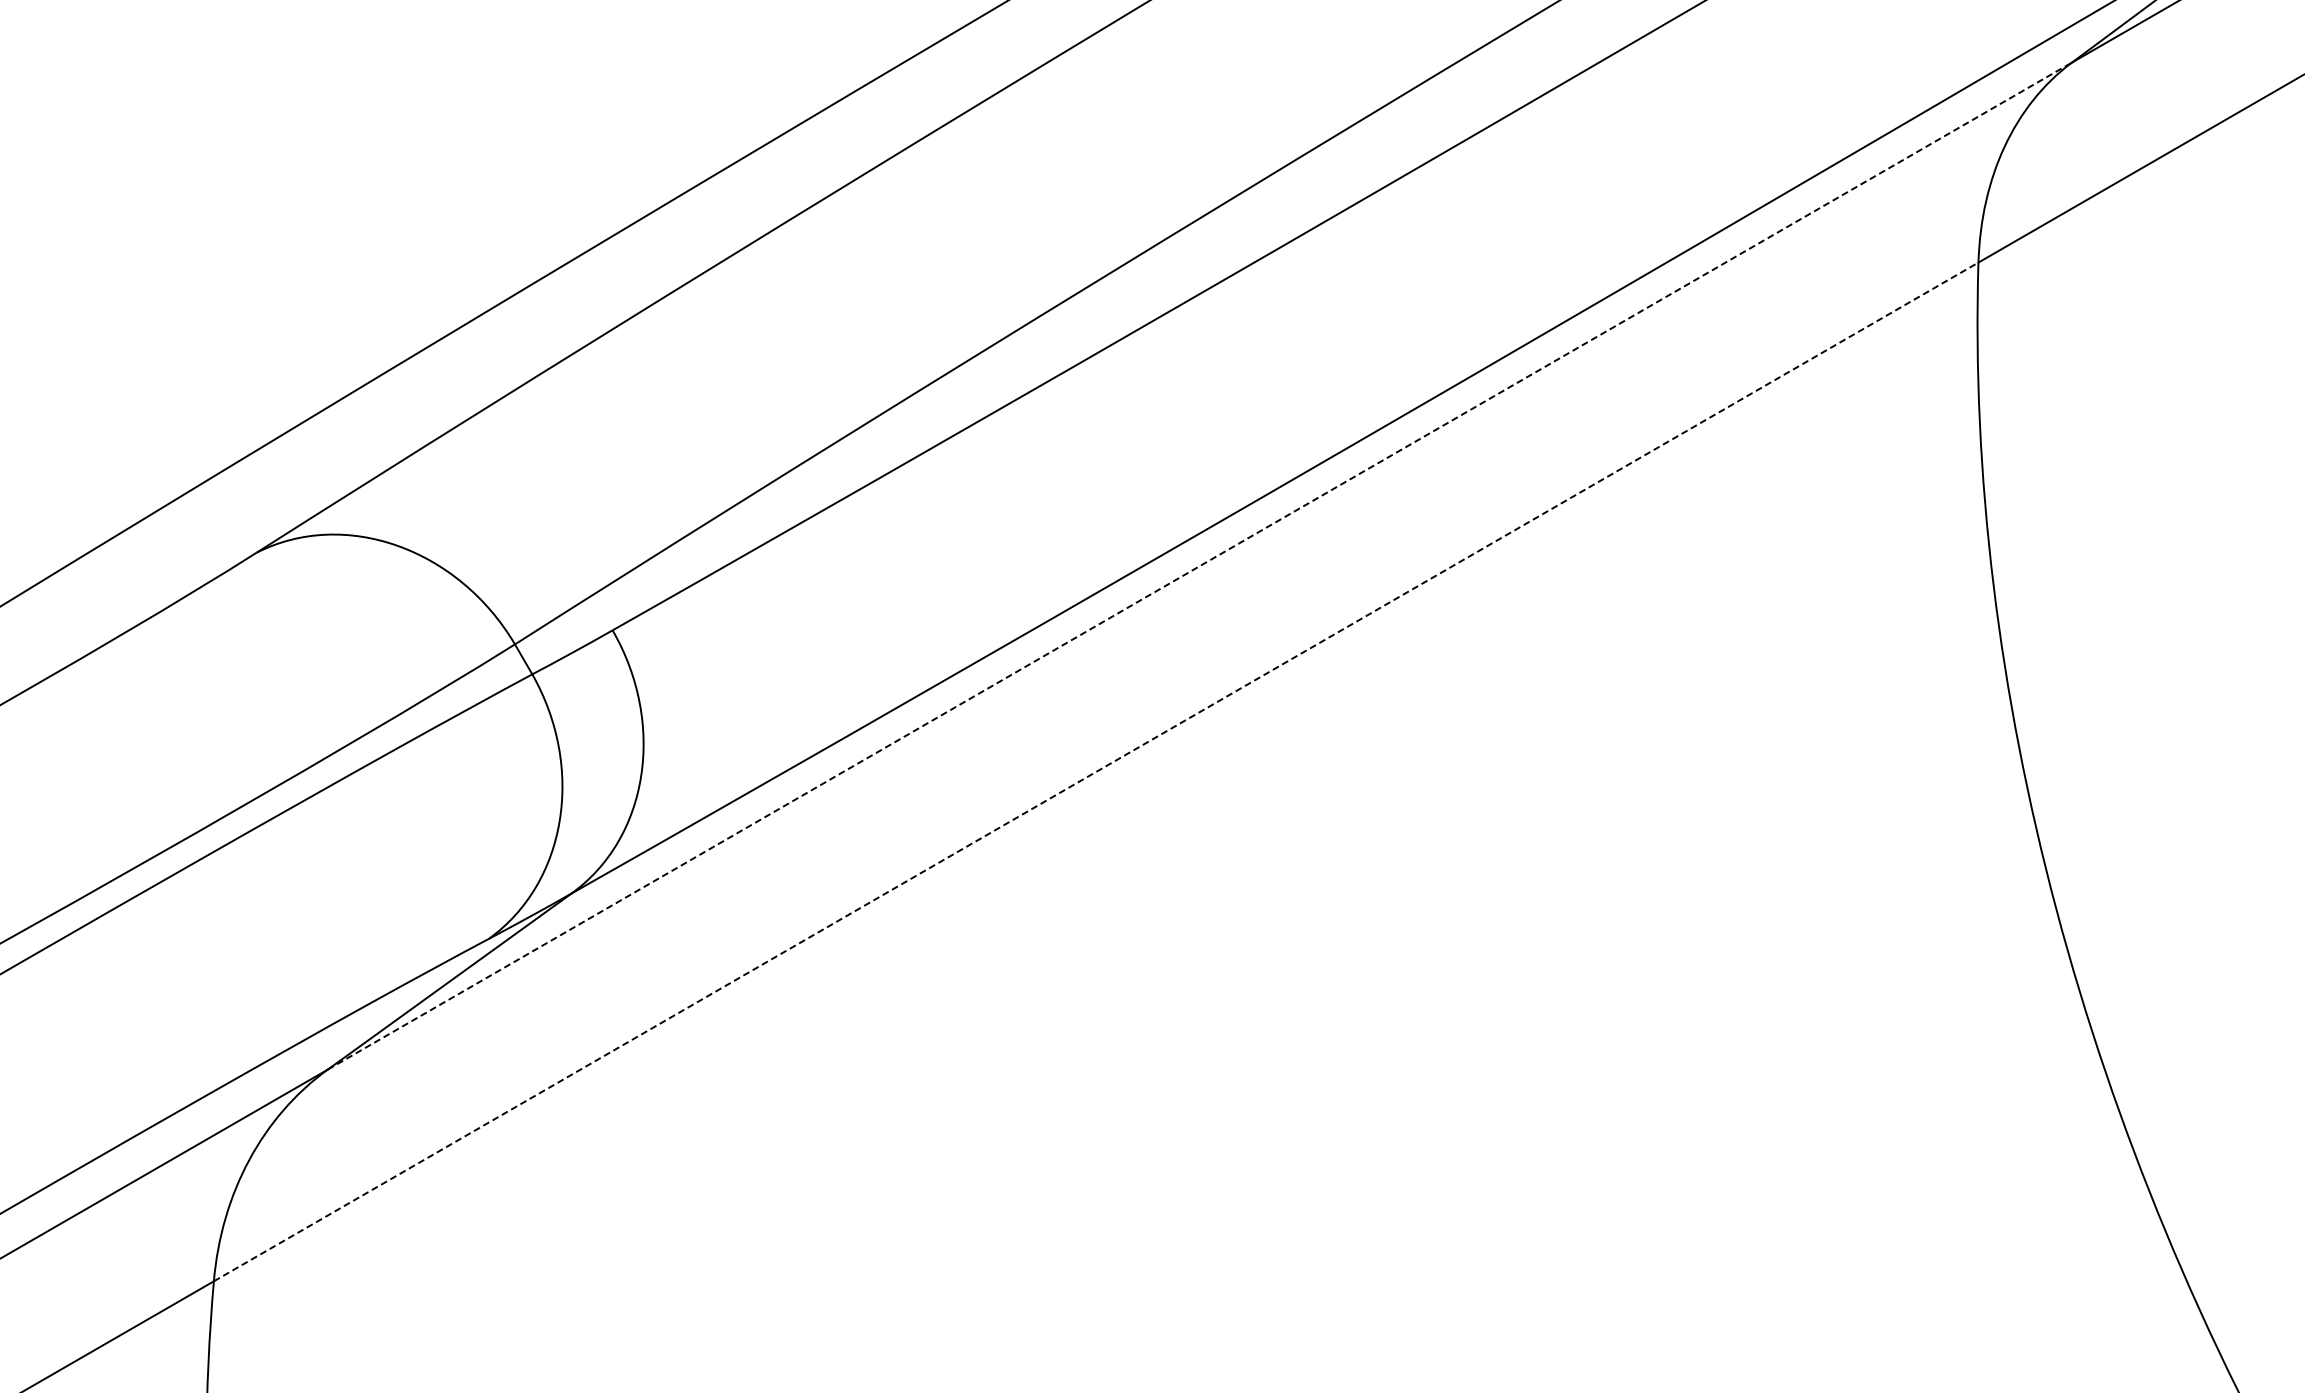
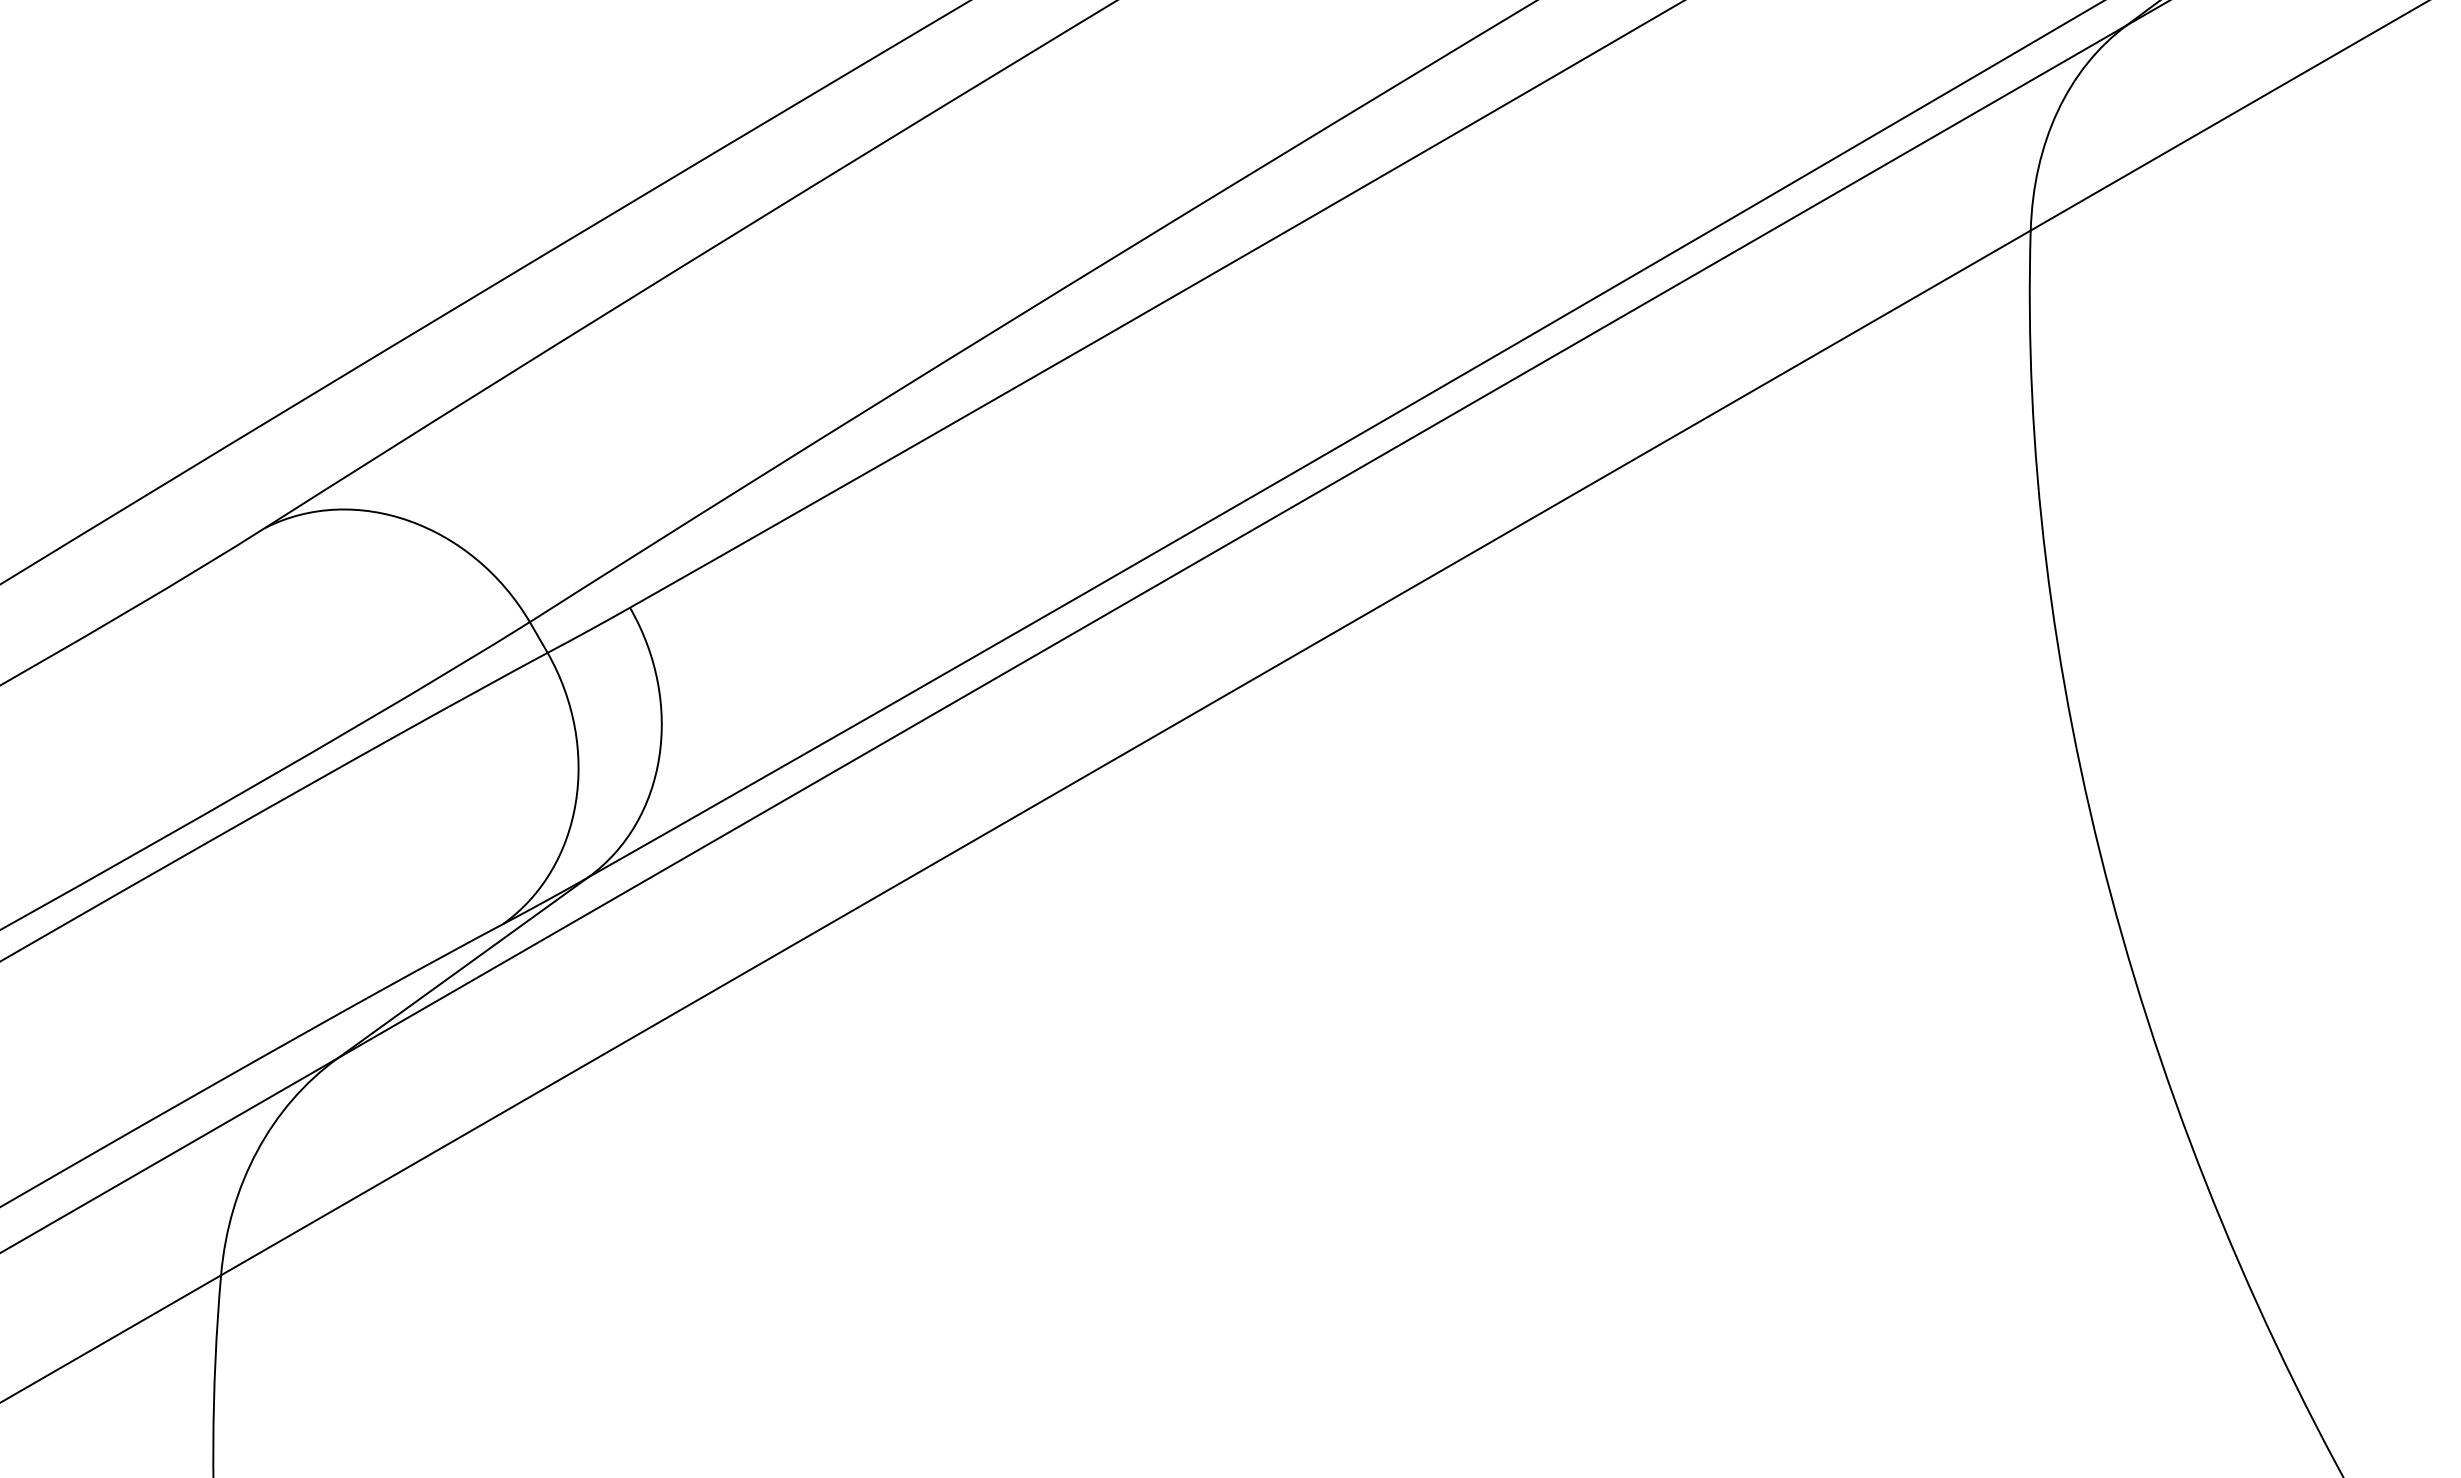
line: (1200, 565) -> (1232, 541), dashed -> solid
line: (1095, 771) -> (1125, 752), dashed -> solid

